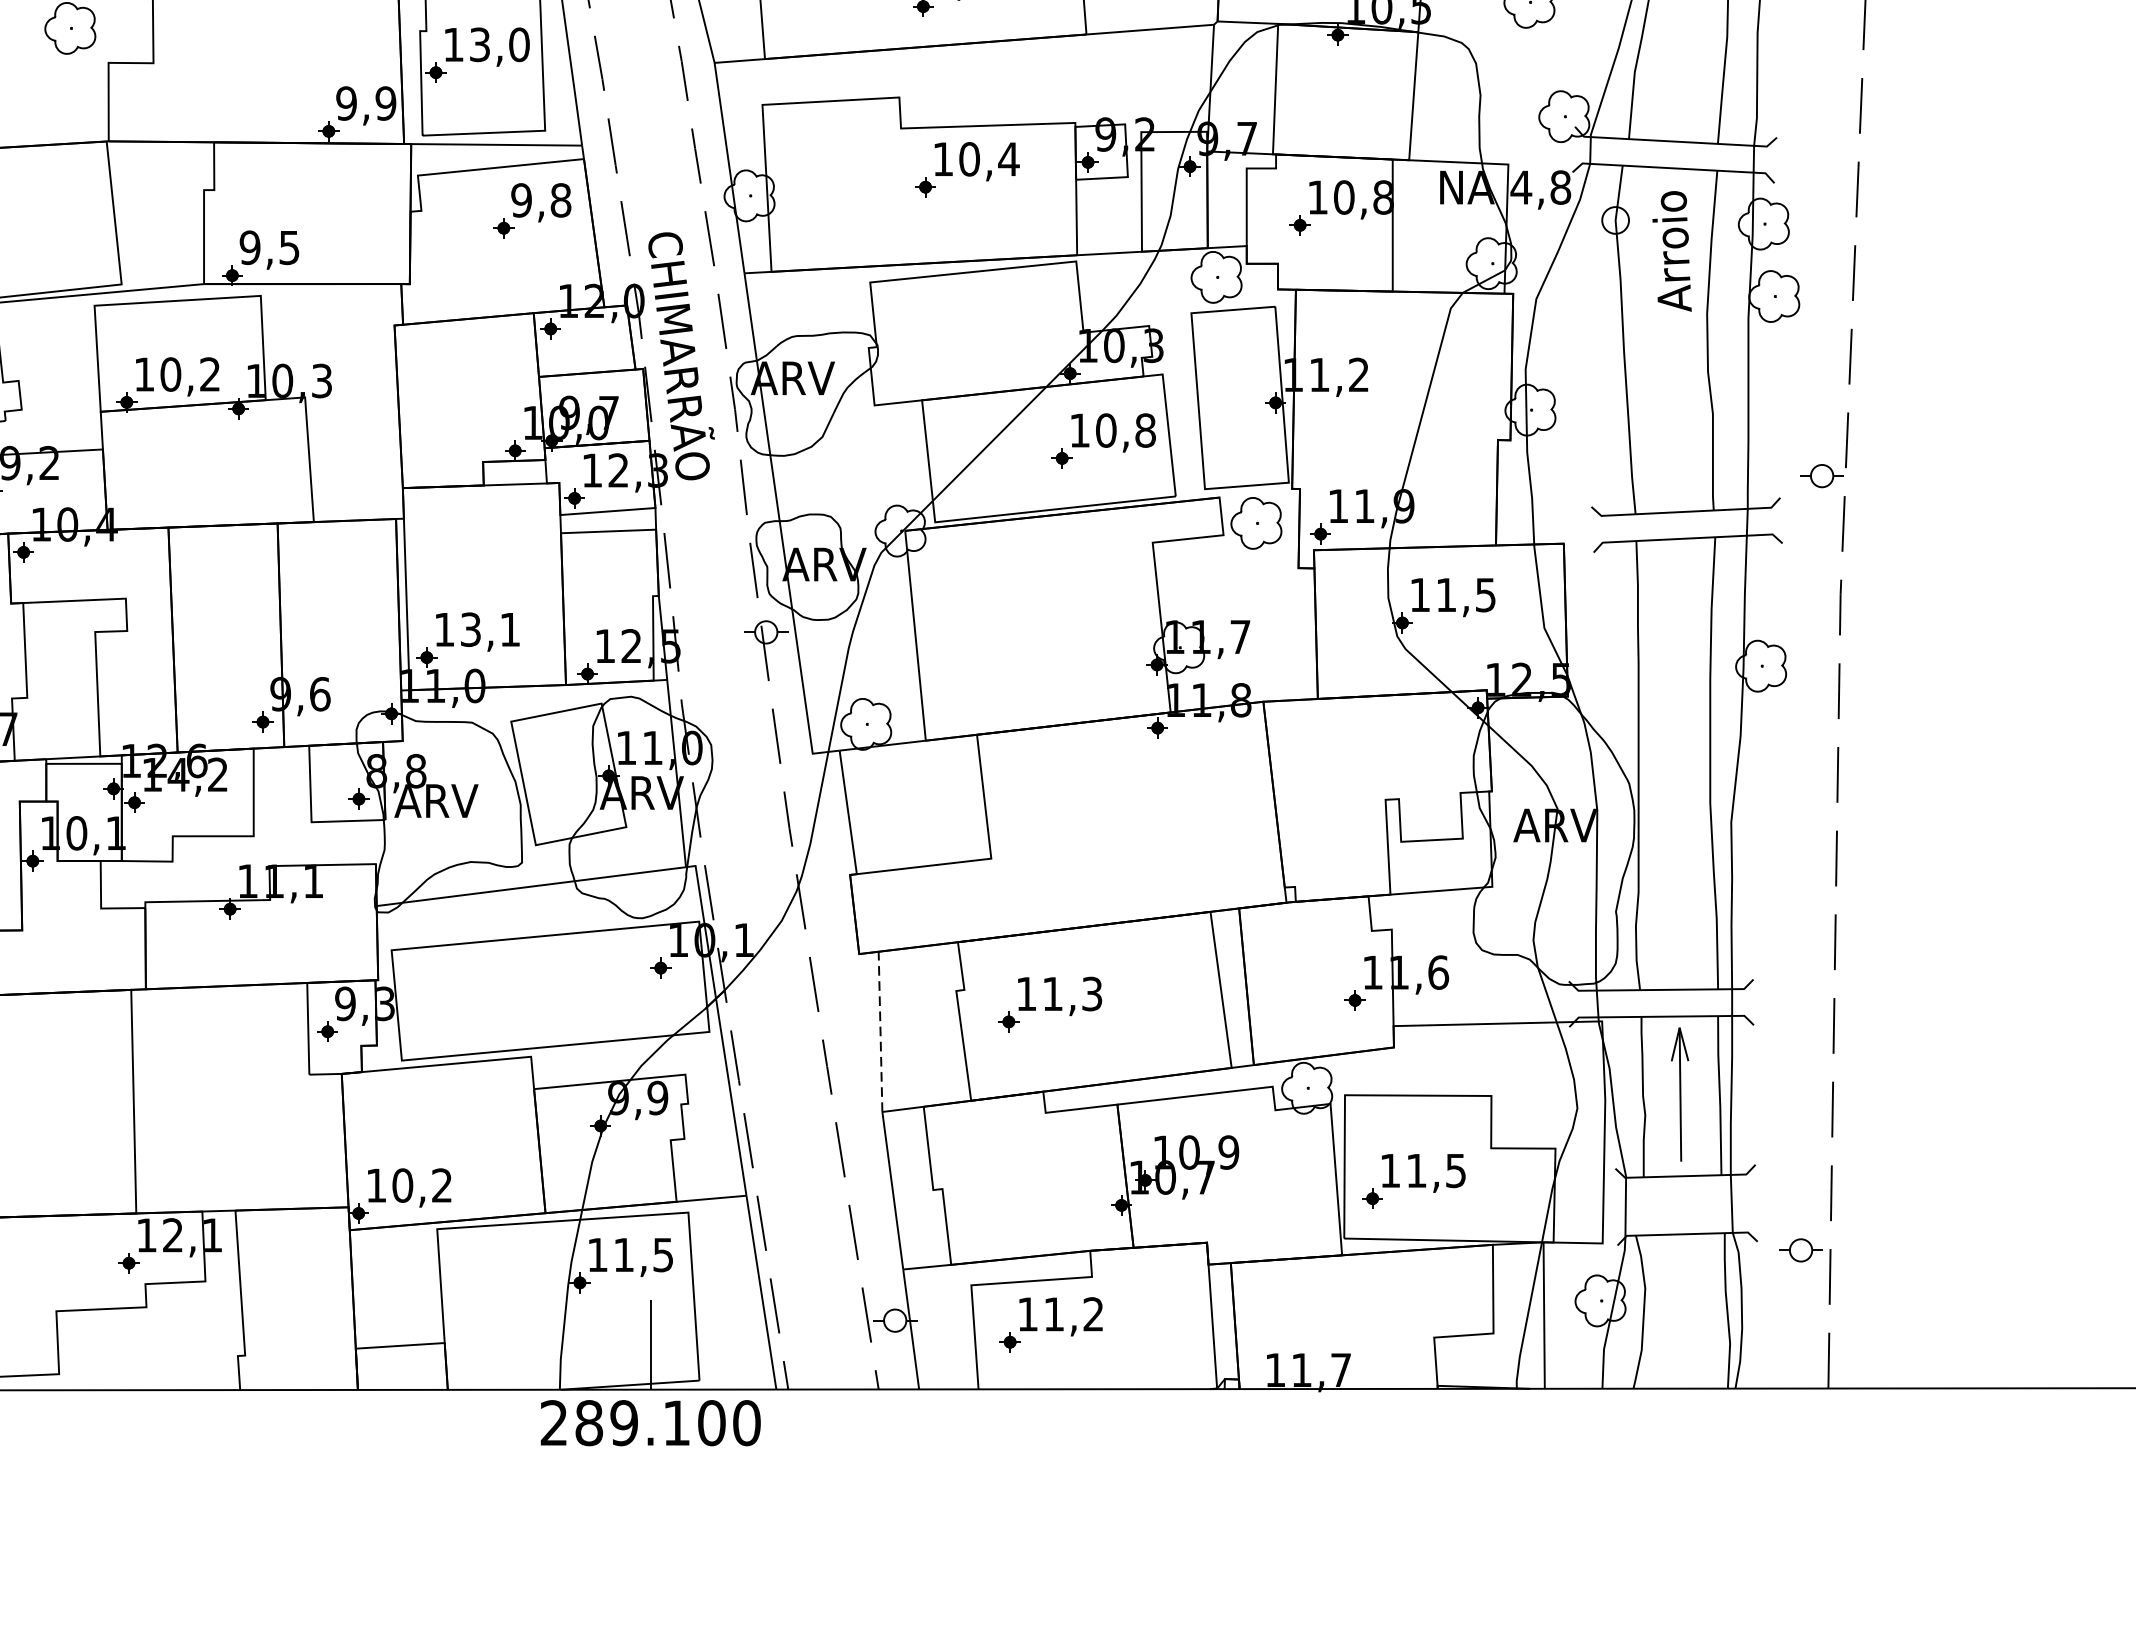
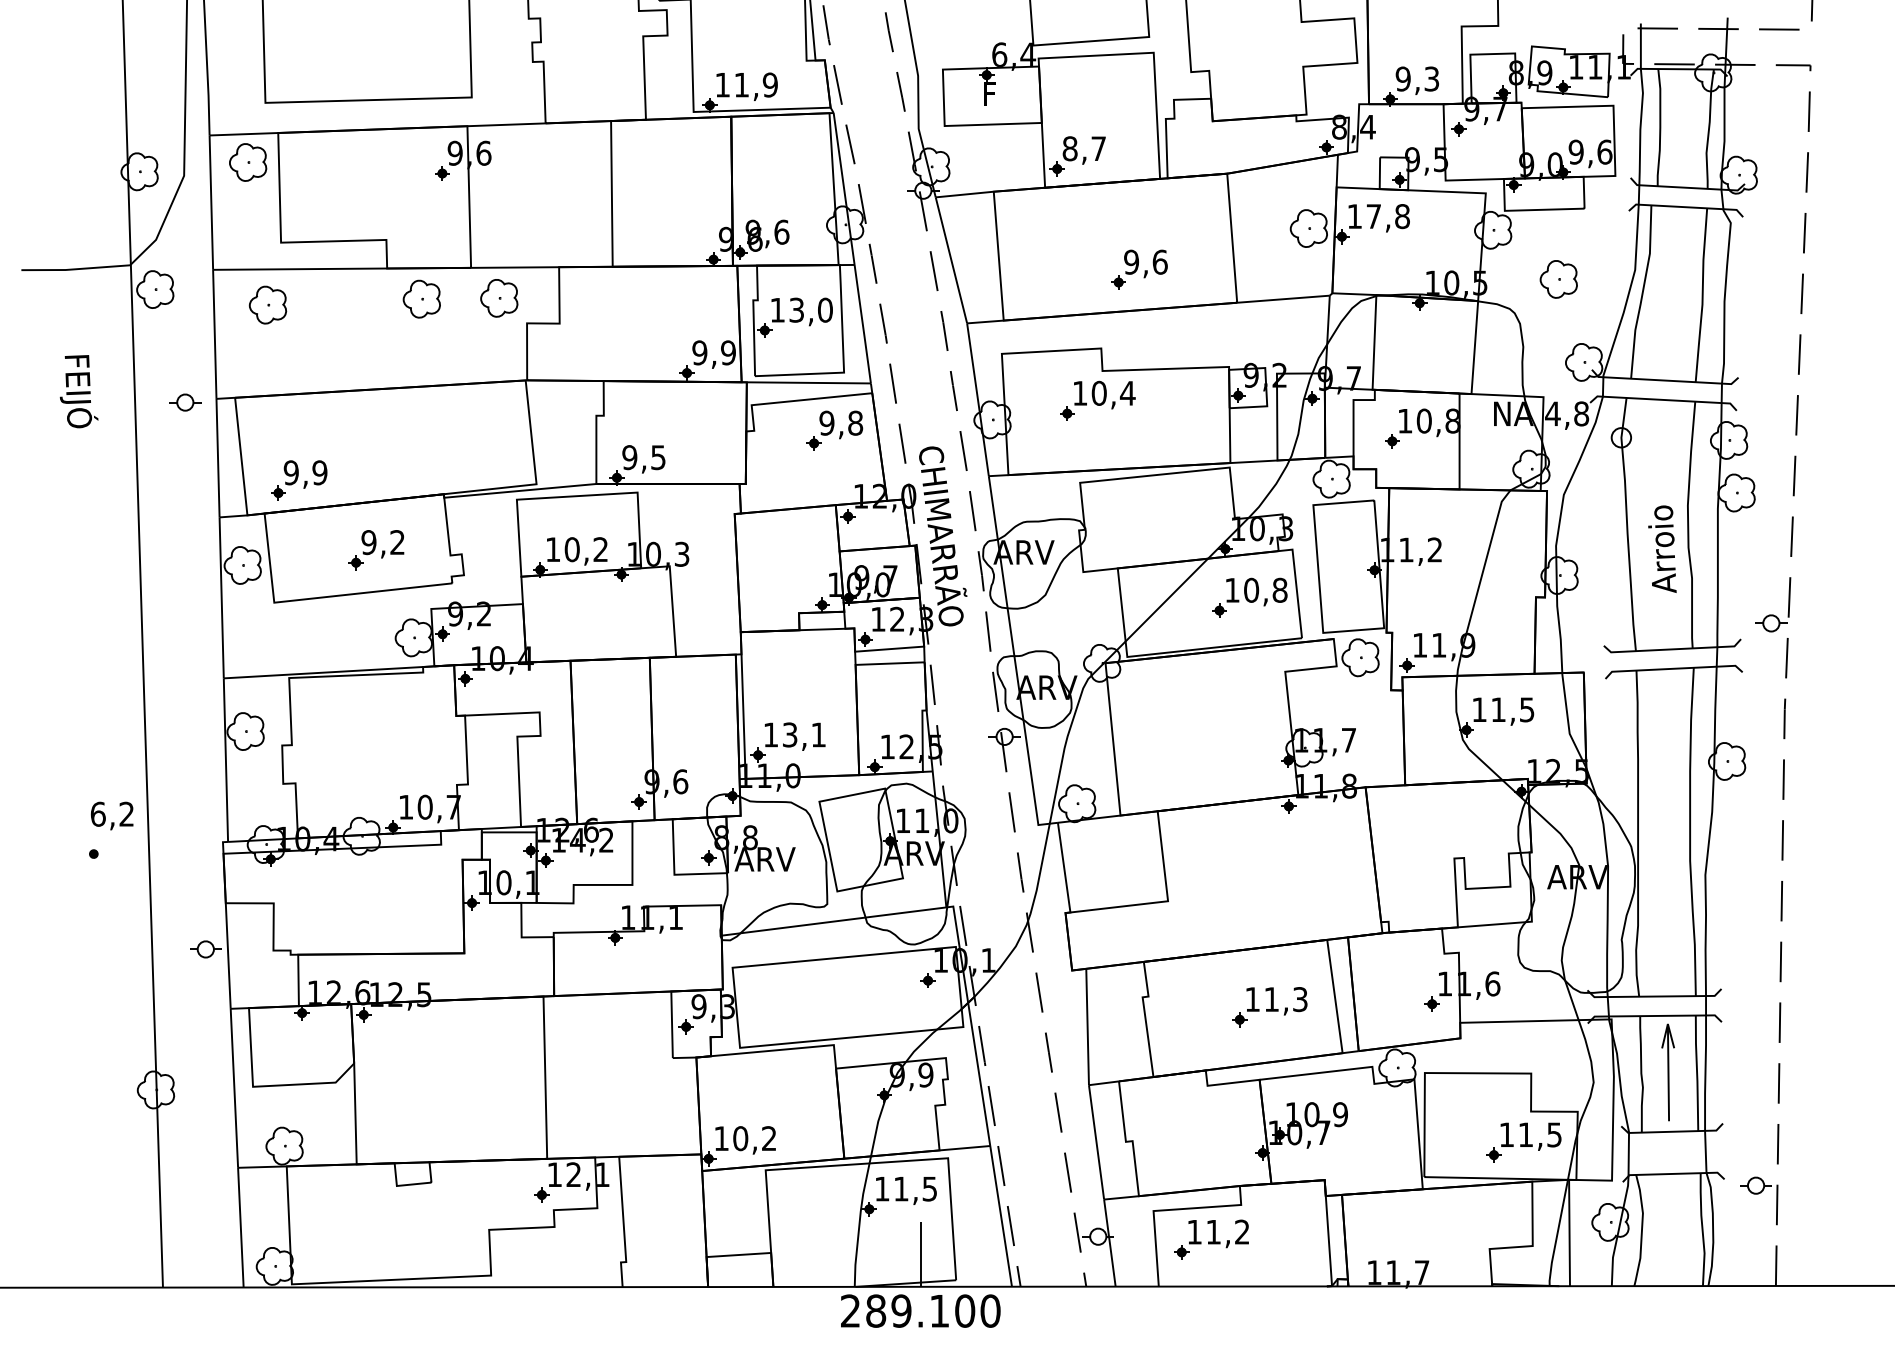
part: (967, 169) -> (1097, 400), moved
text: (1672, 250) -> (1662, 548), moved
part: (1049, 1005) -> (1269, 1007), moved
line: (880, 1031) -> (1087, 1026), dashed -> solid
part: (1413, 1181) -> (1523, 1142), moved

